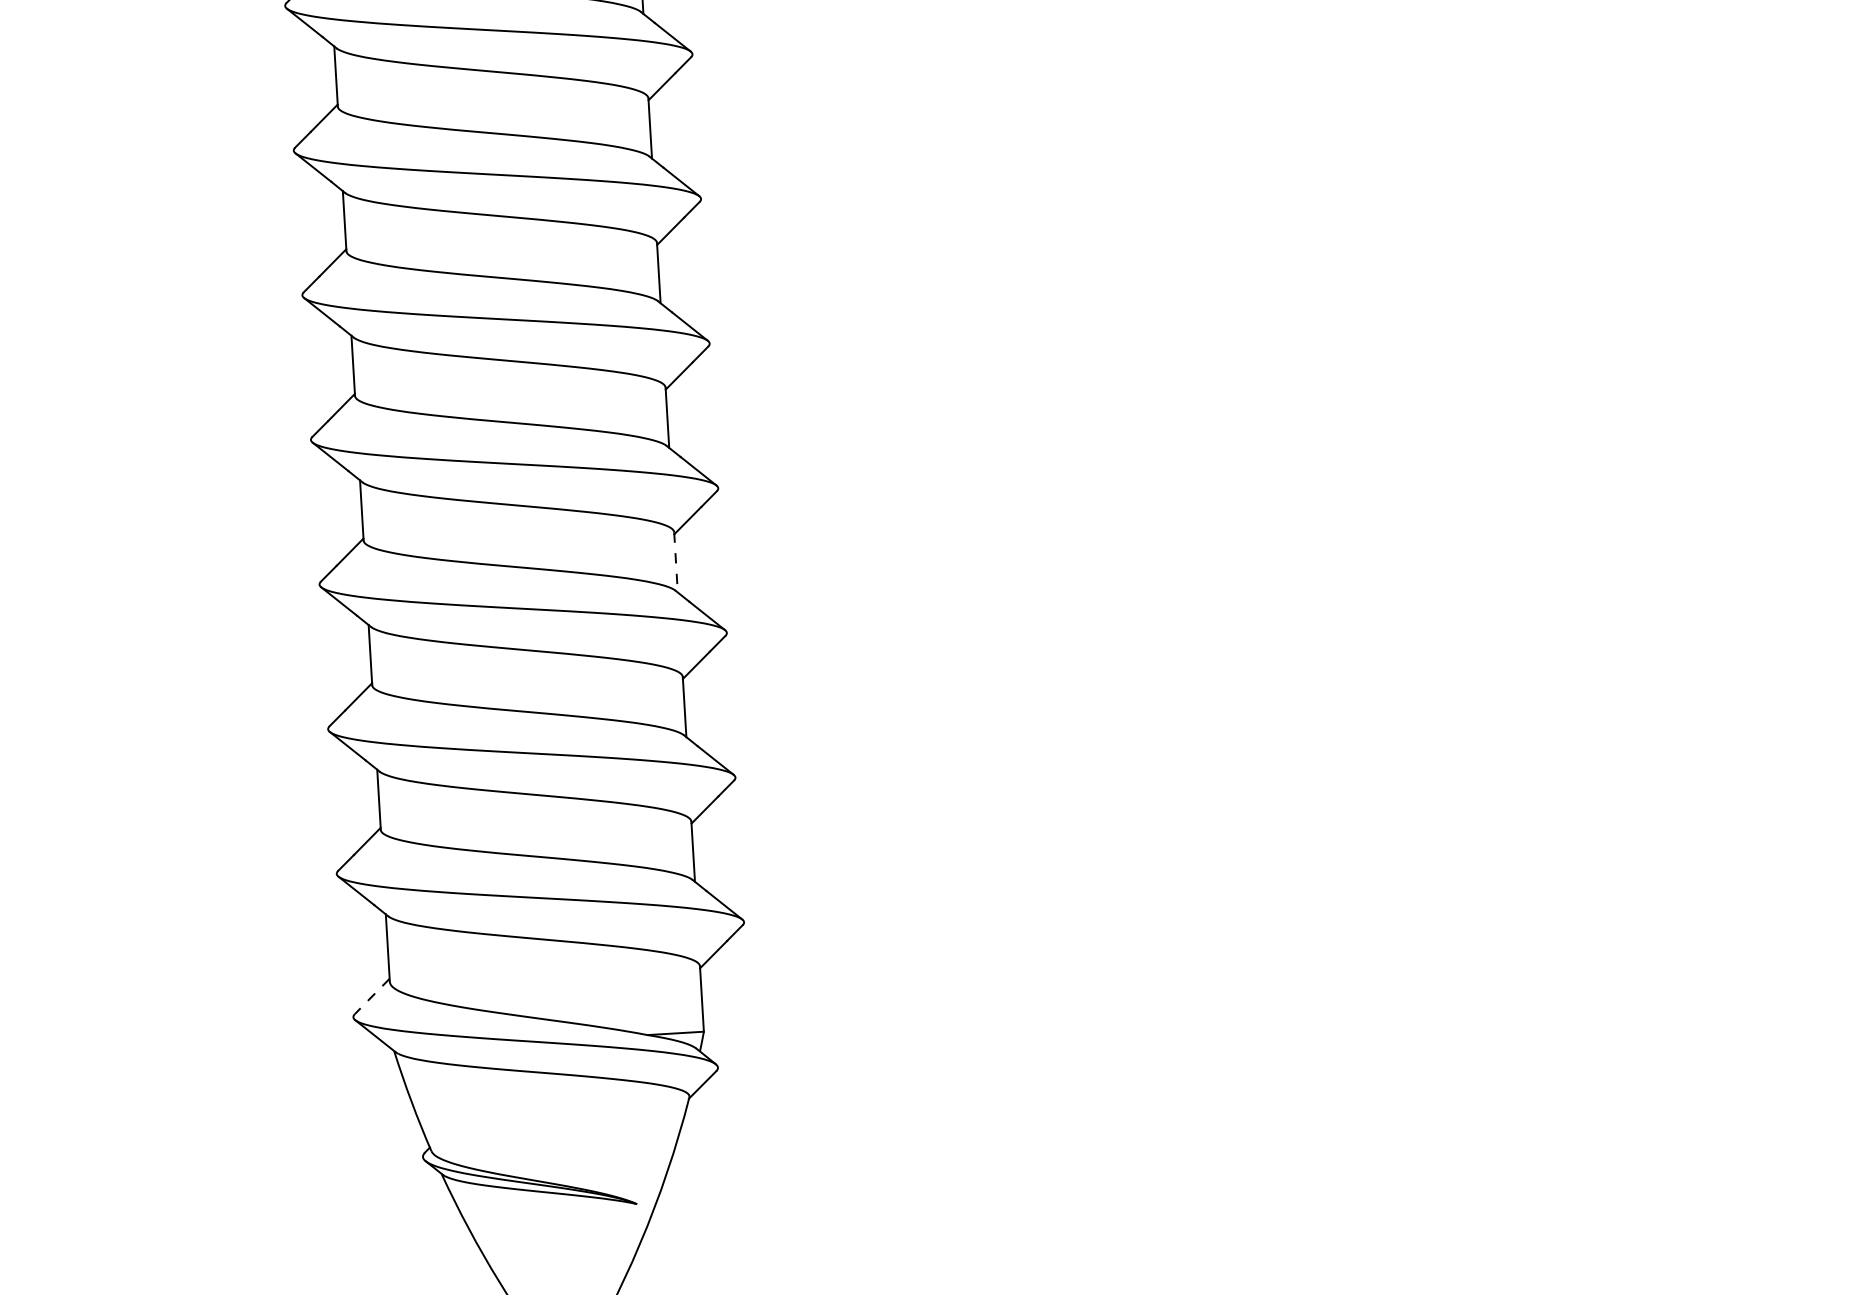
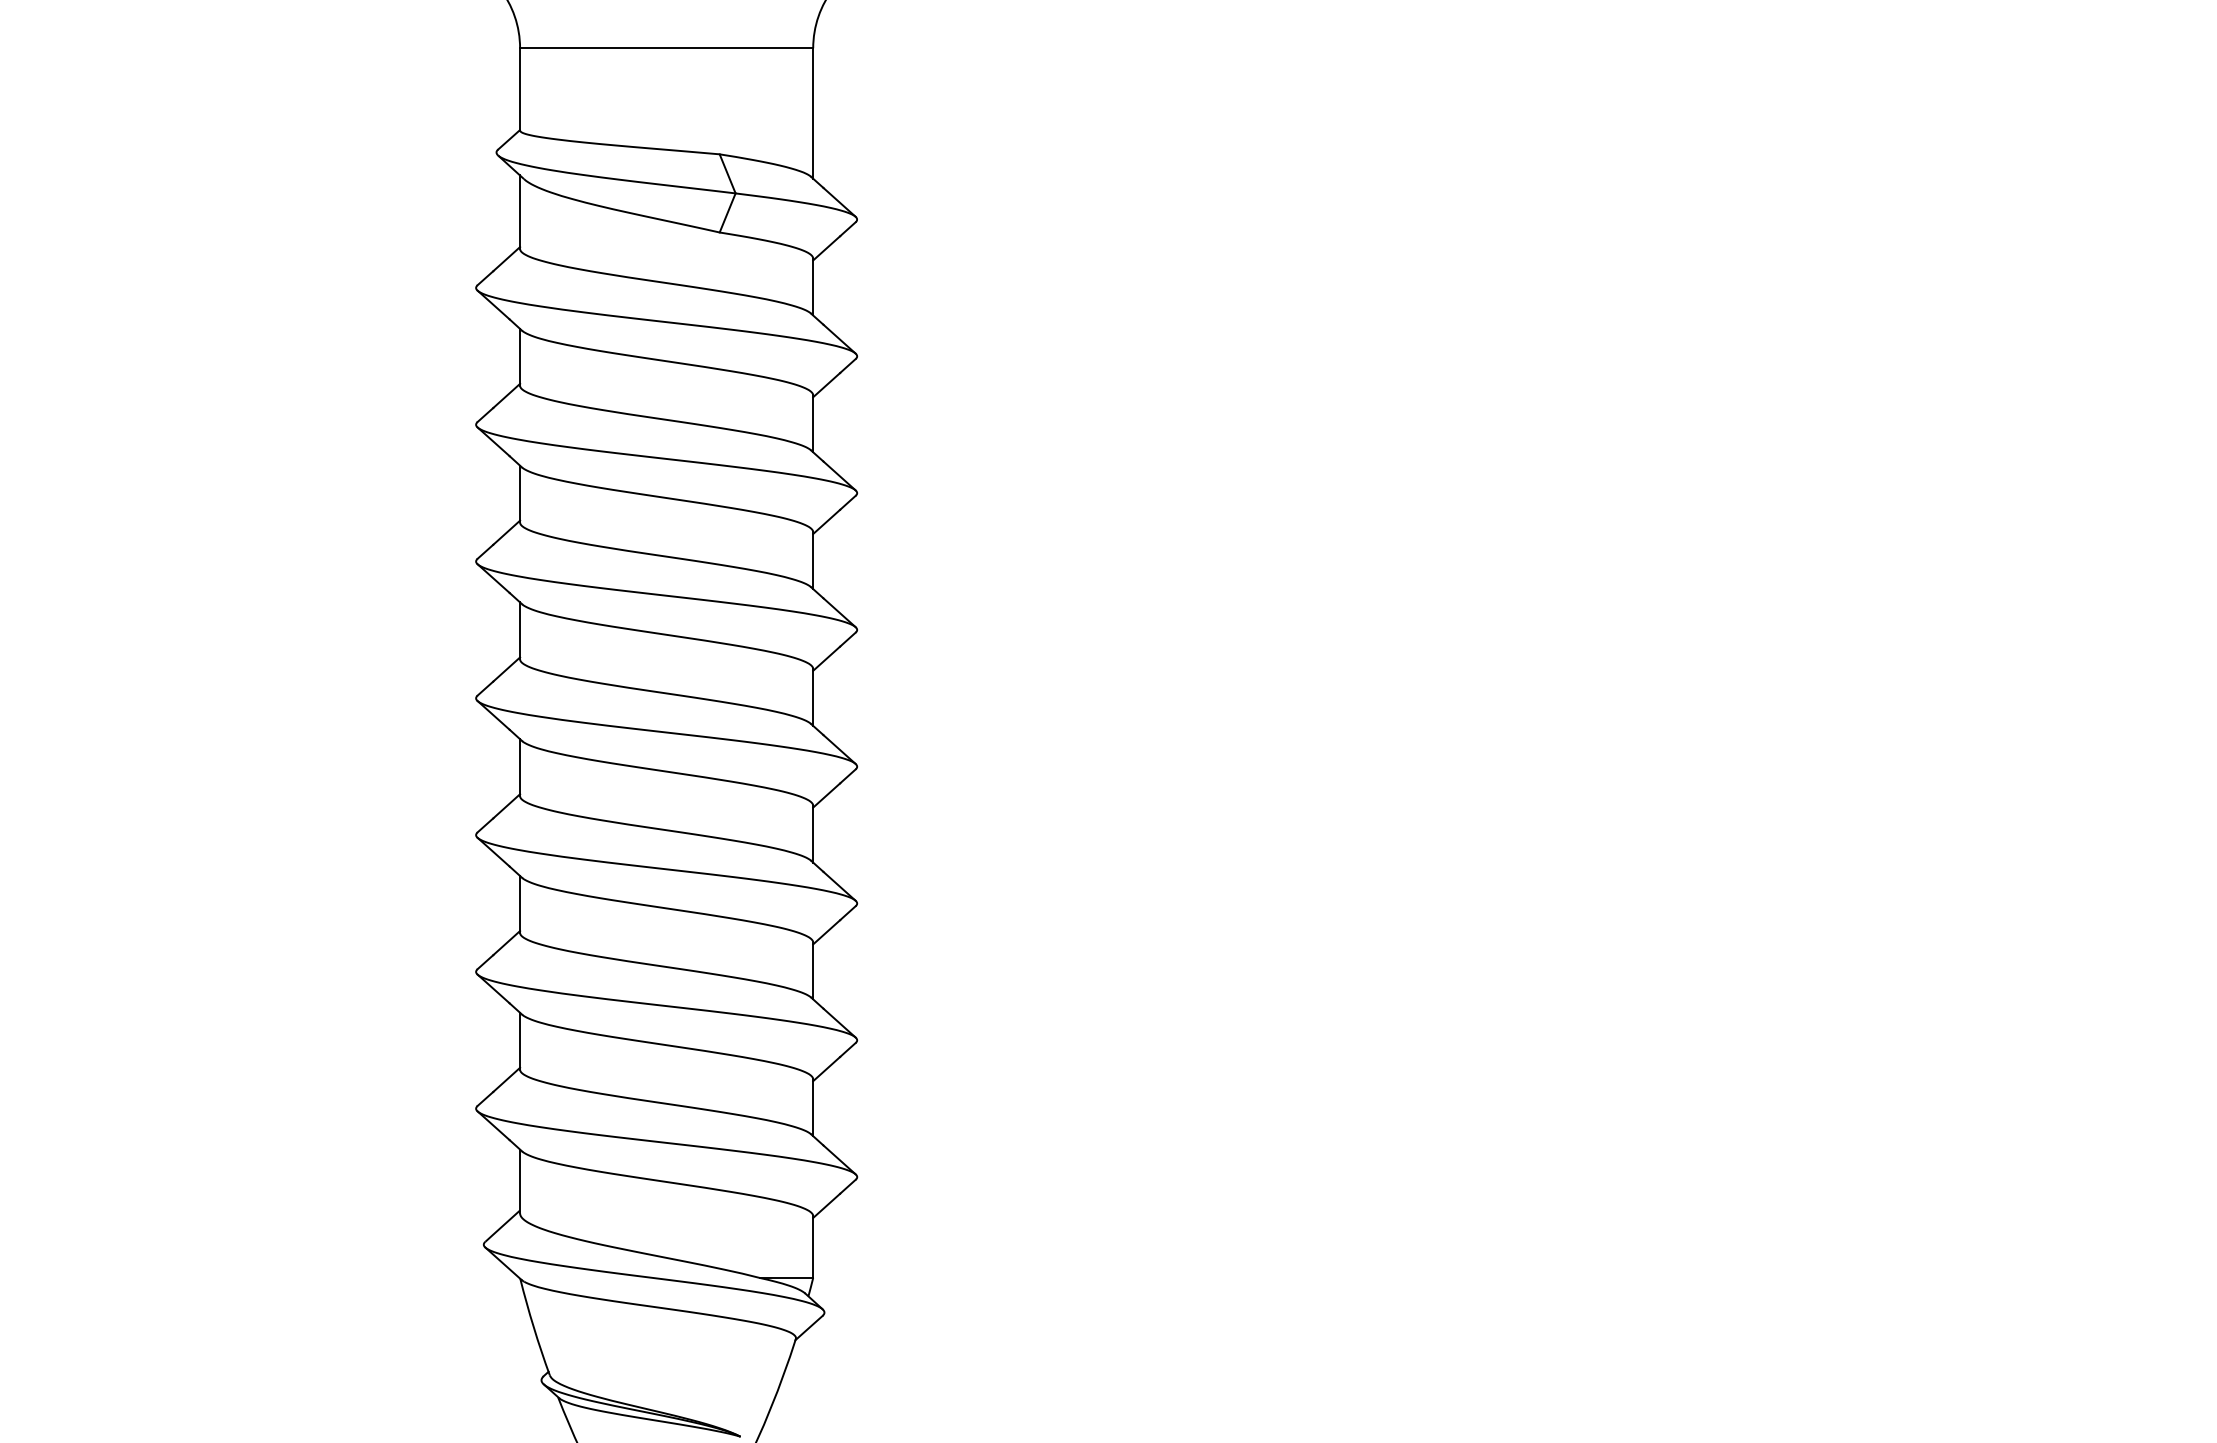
line: (676, 562) -> (813, 834), dashed -> solid
line: (371, 997) -> (501, 1227), dashed -> solid

